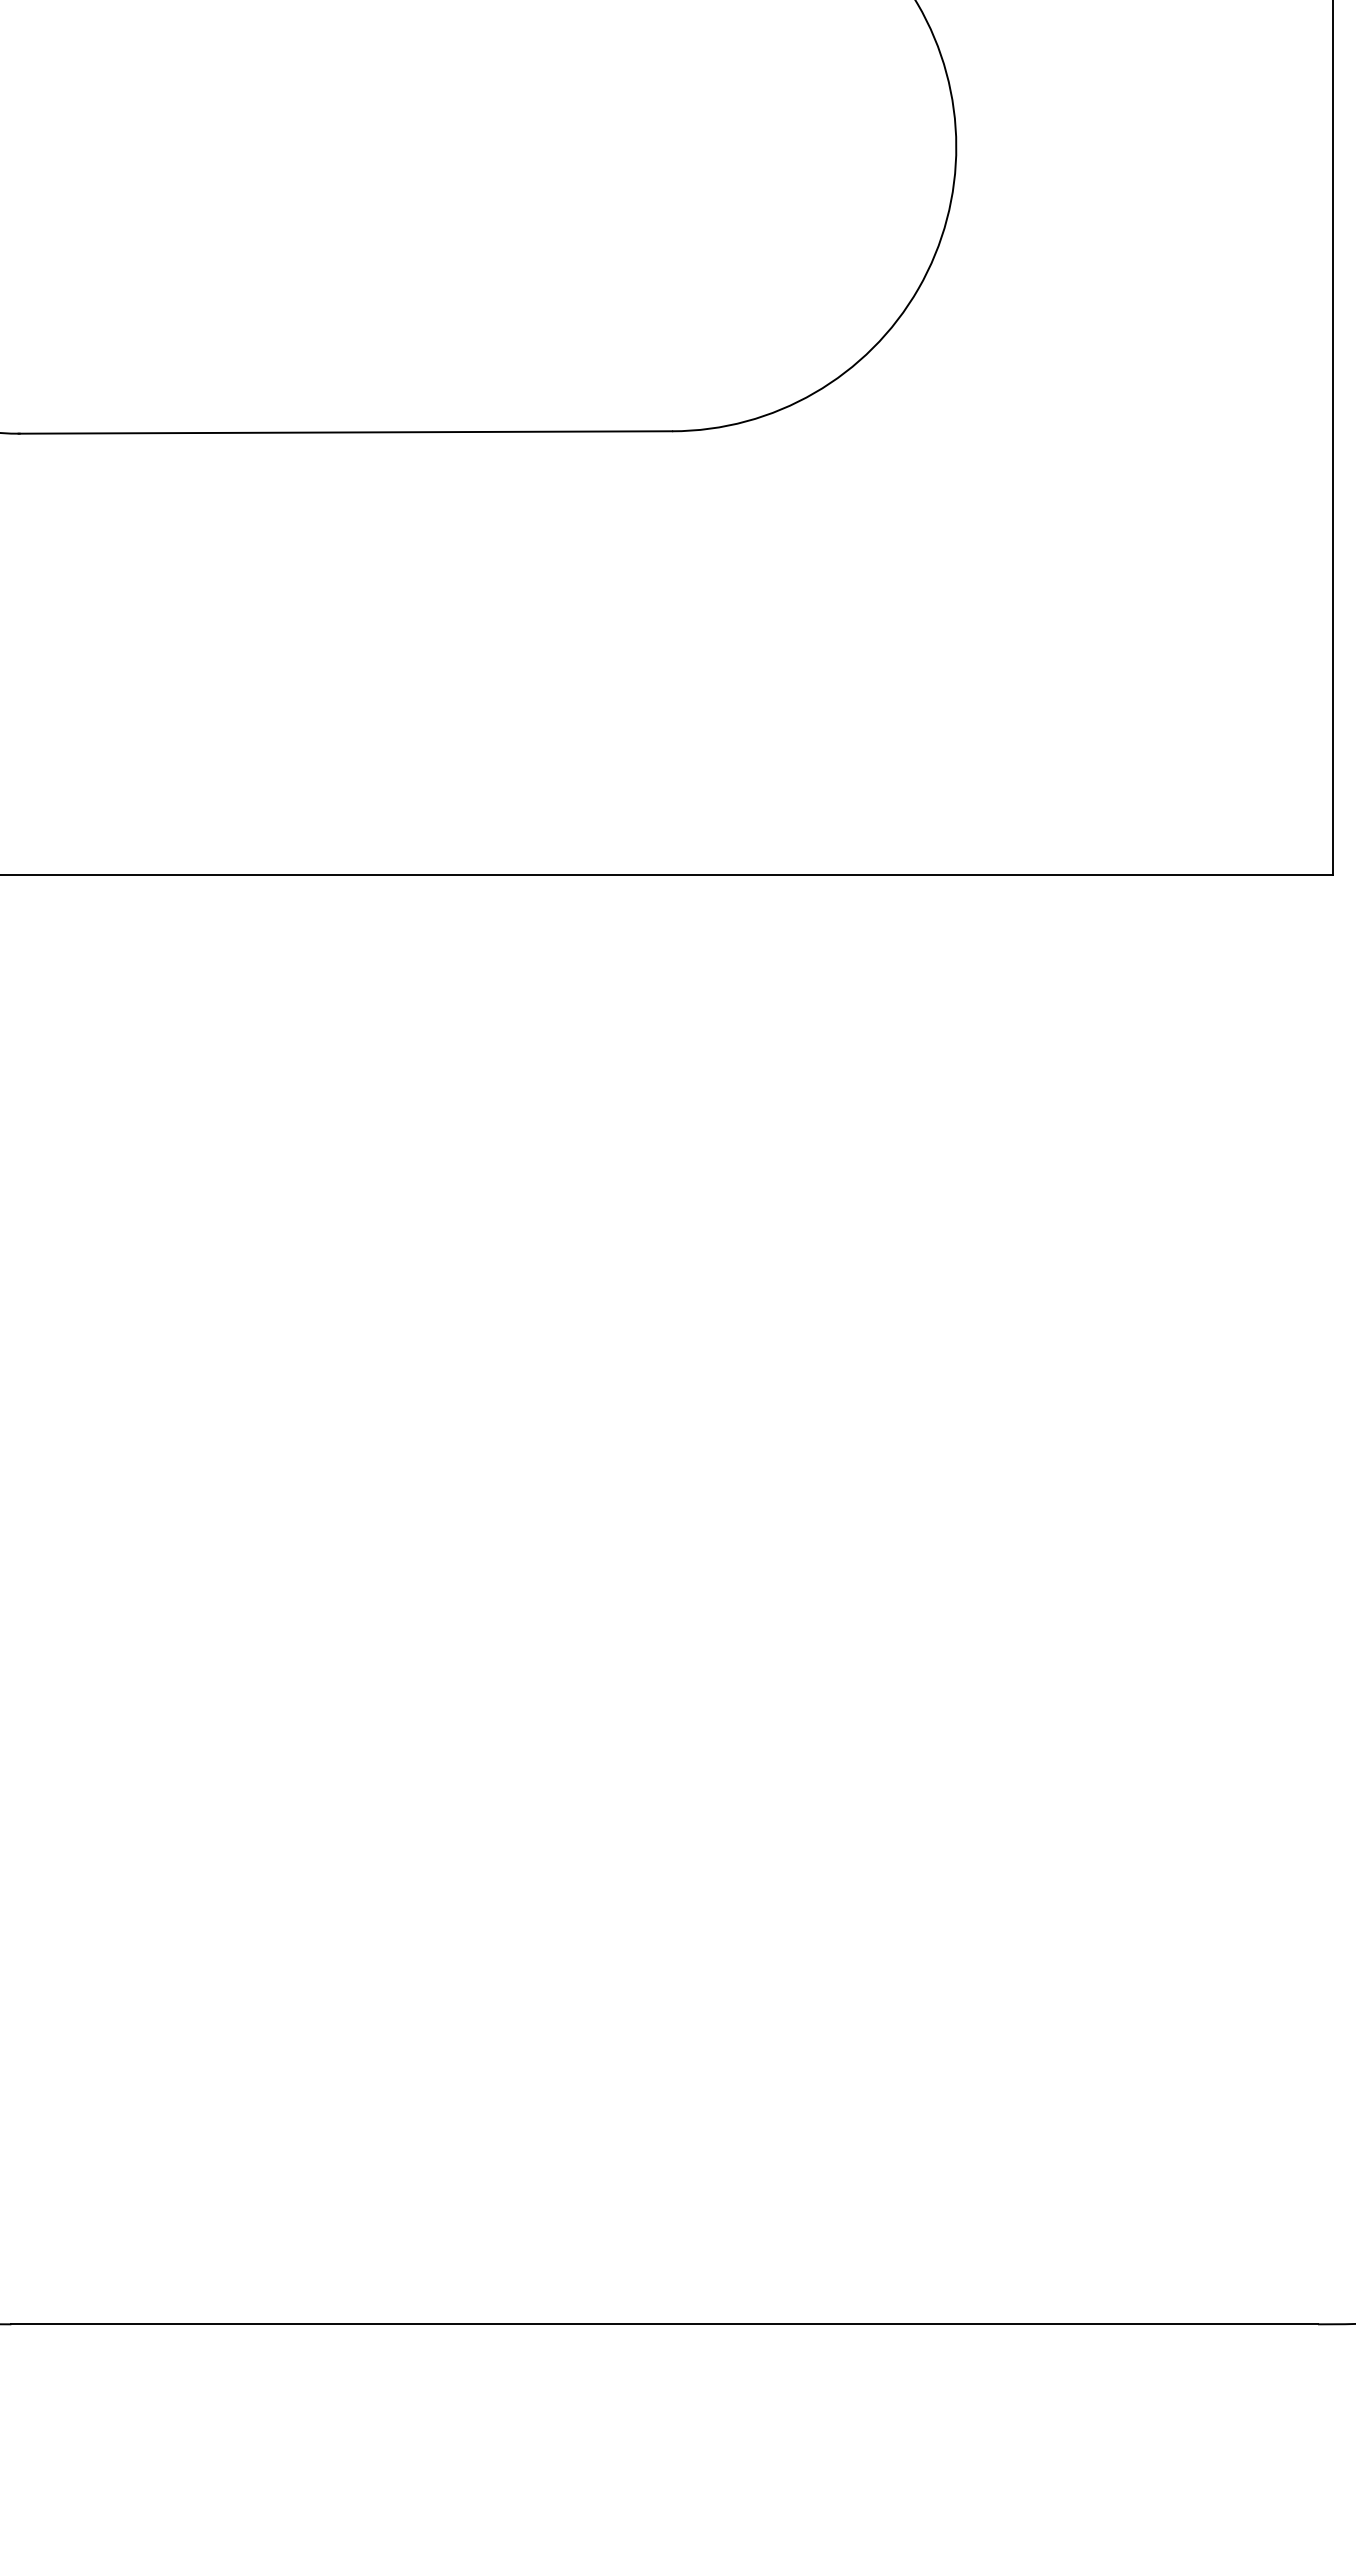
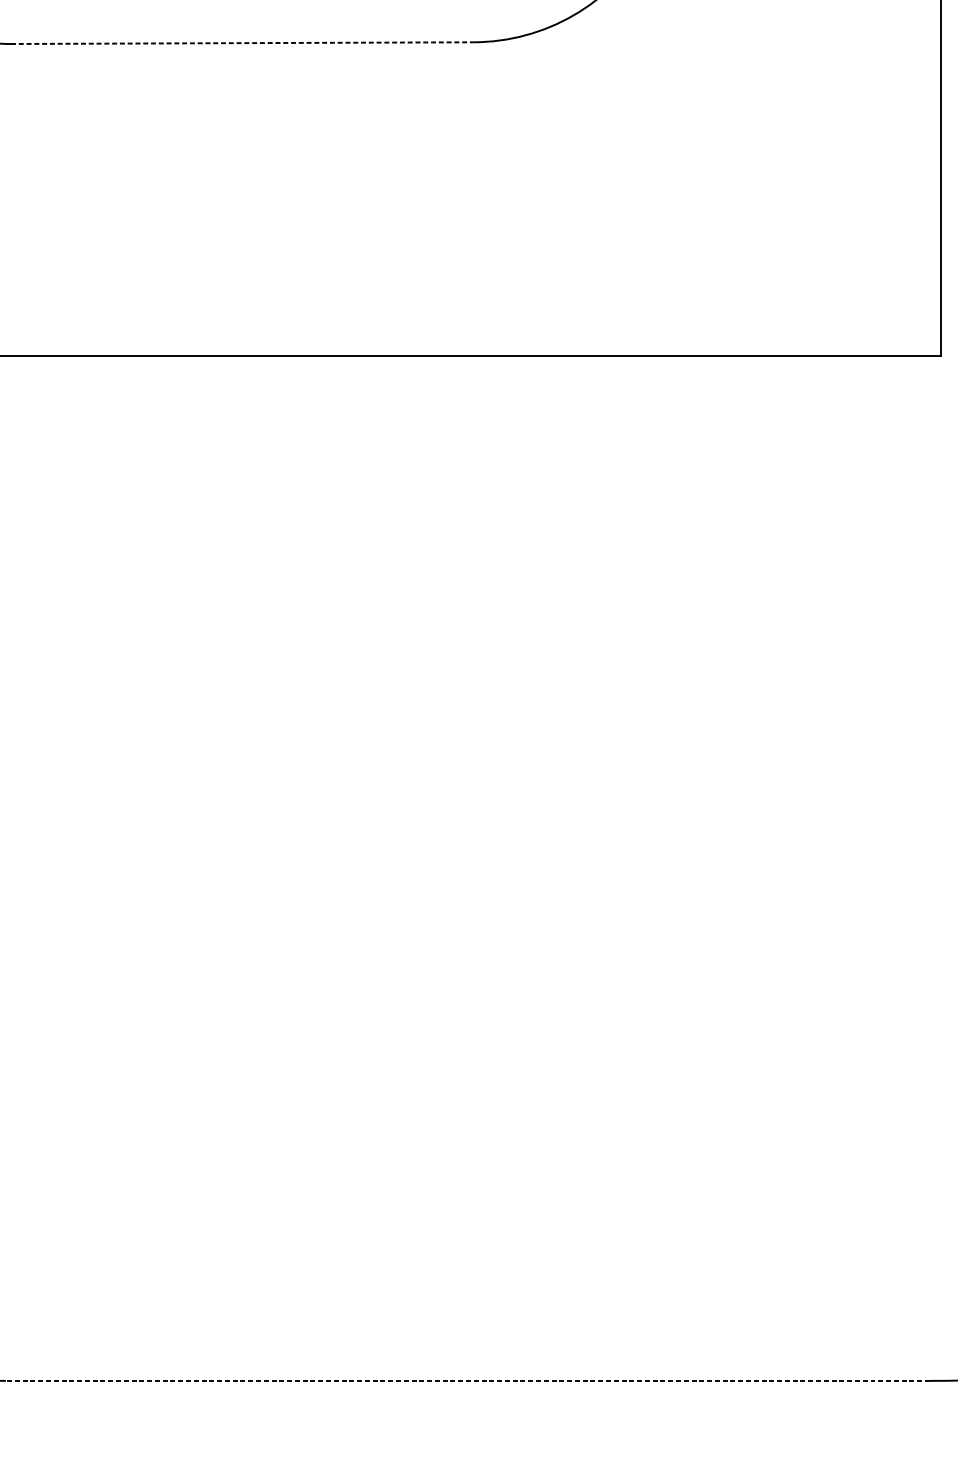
line: (345, 432) -> (242, 43), solid -> dashed
line: (664, 2324) -> (467, 1380), solid -> dashed

